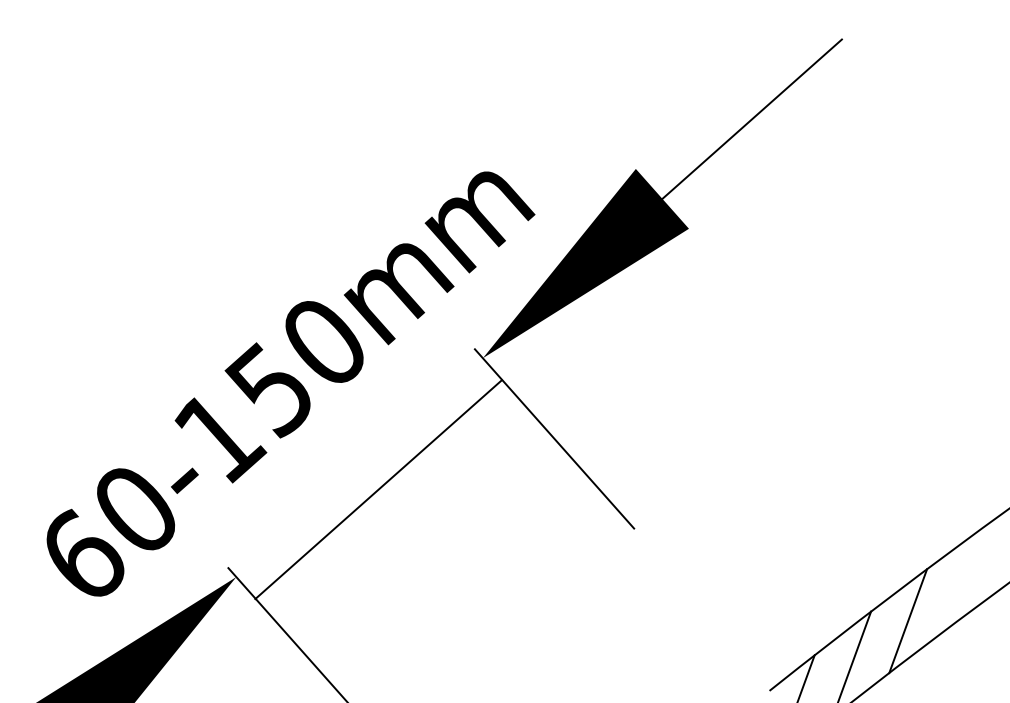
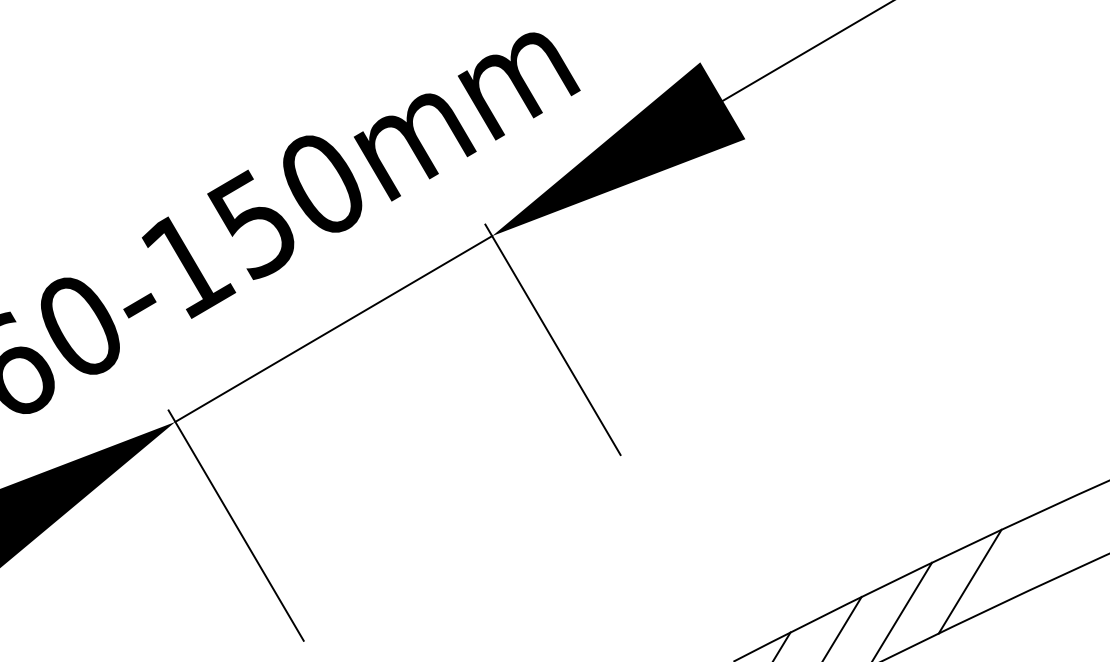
line: (378, 489) -> (333, 328), moved
line: (963, 579) -> (969, 581), added

